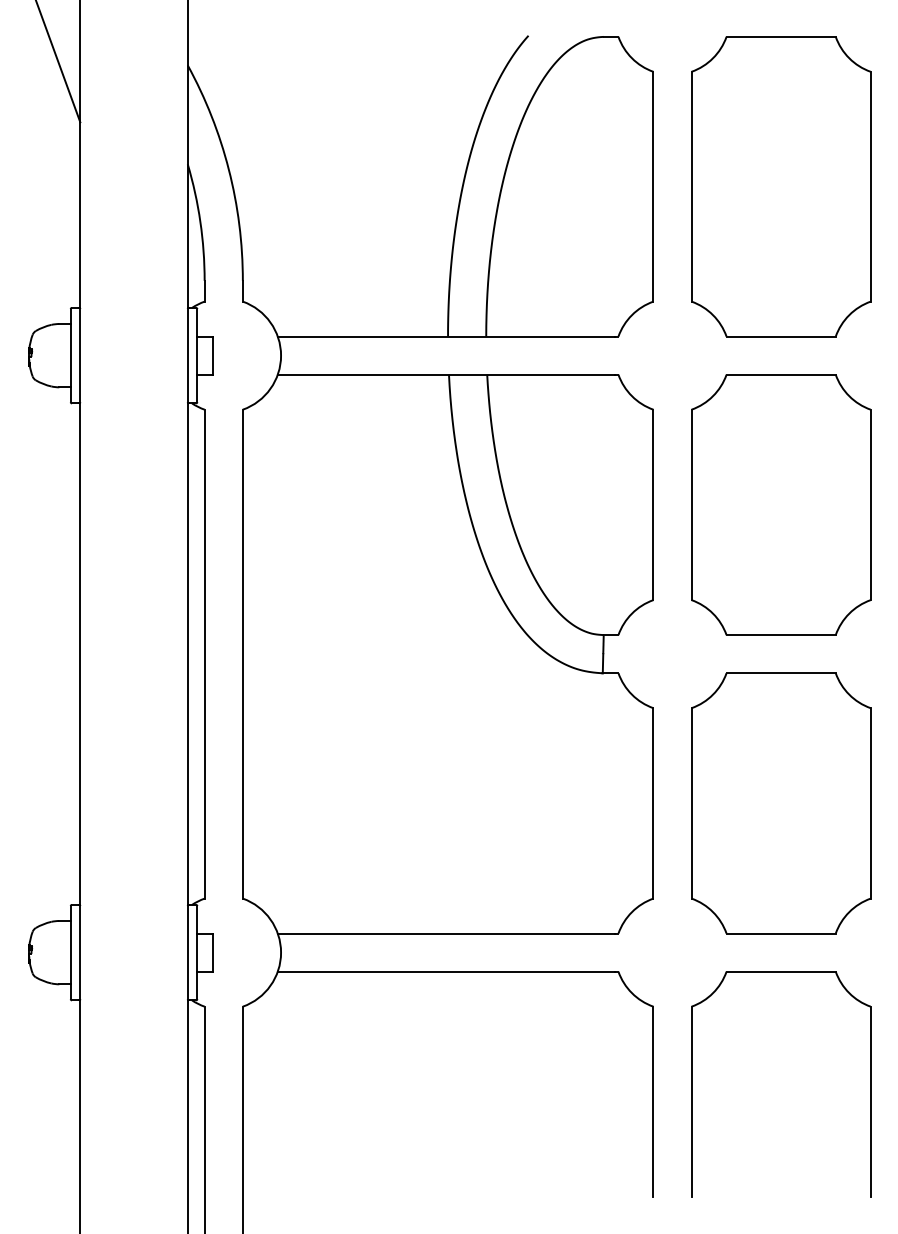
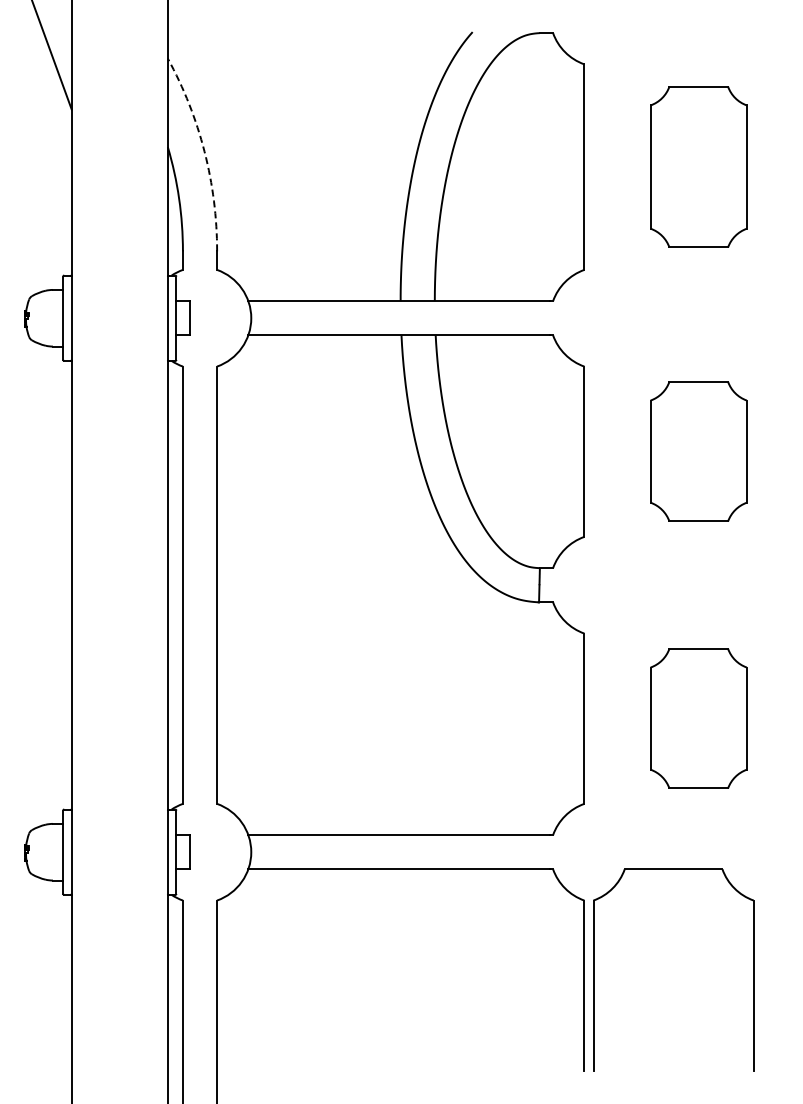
arc: (228, 169) -> (204, 151), solid -> dashed
part: (781, 186) -> (698, 166), size x0.6
part: (781, 504) -> (698, 451), size x0.6
part: (781, 803) -> (698, 718), size x0.6
part: (692, 1083) -> (594, 969), moved

